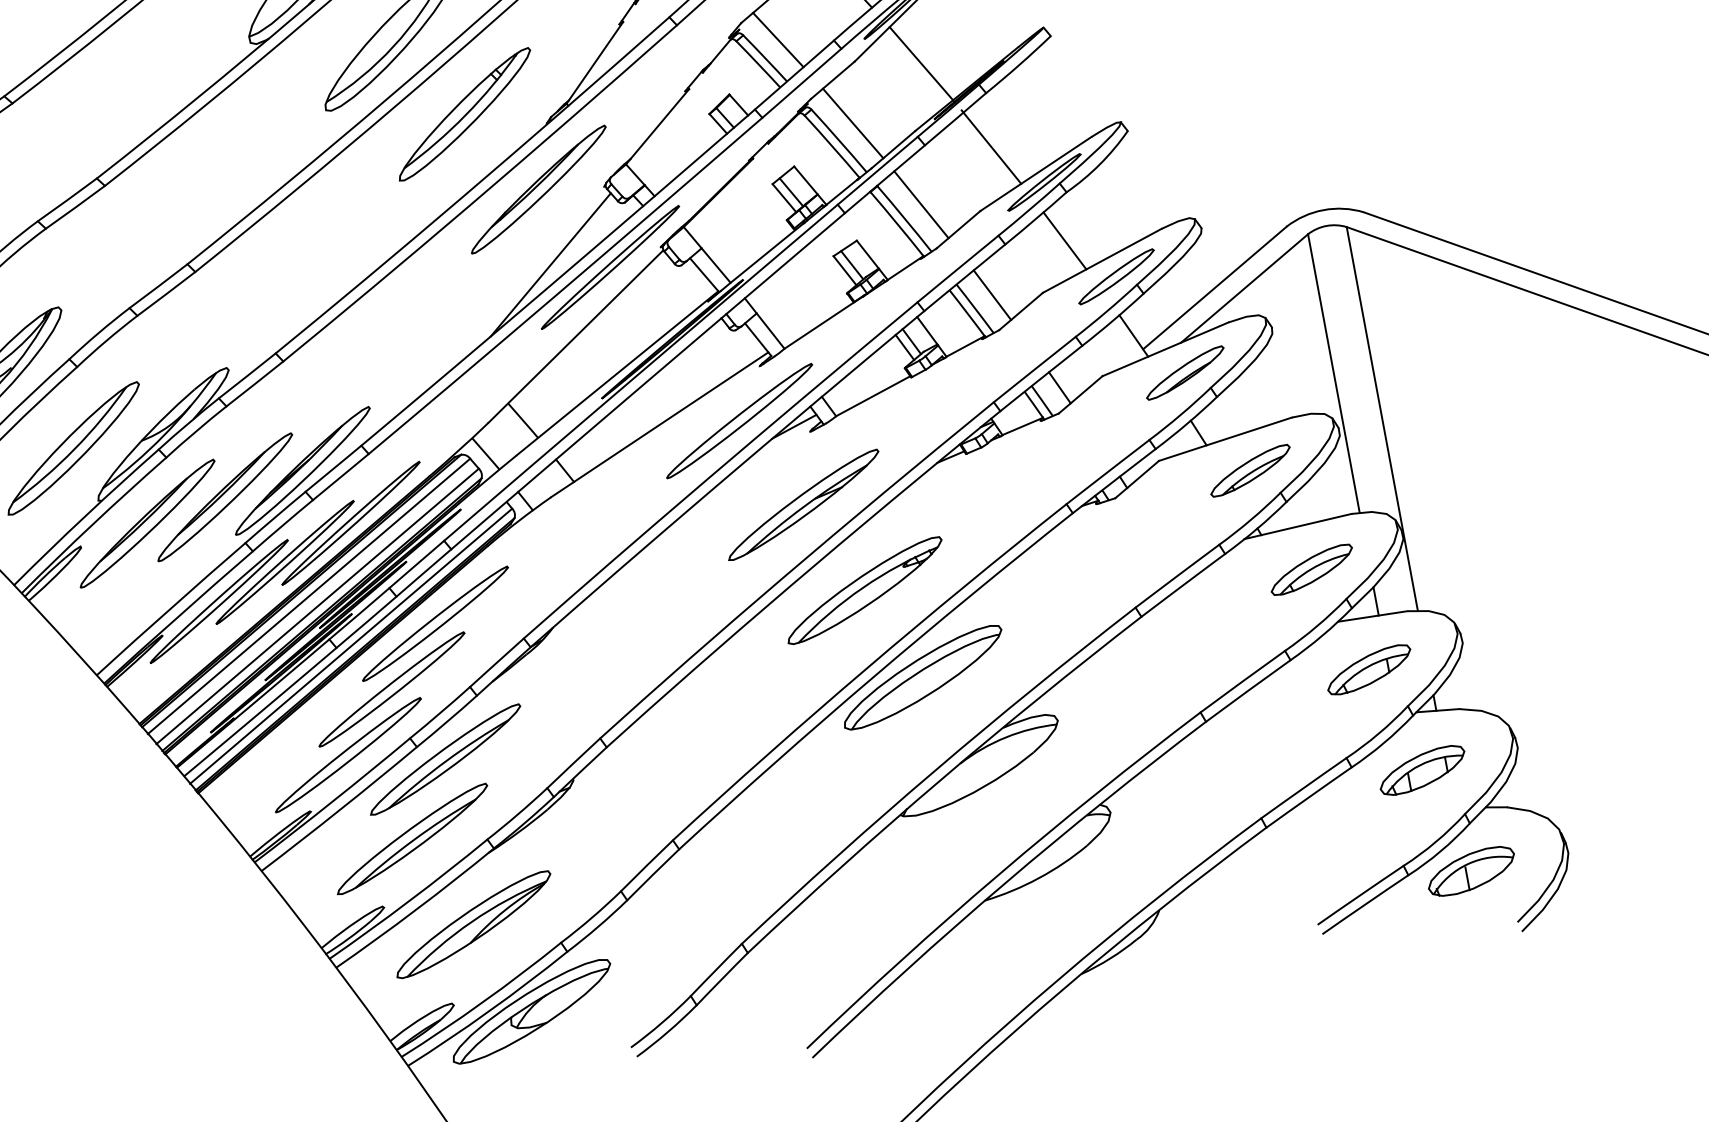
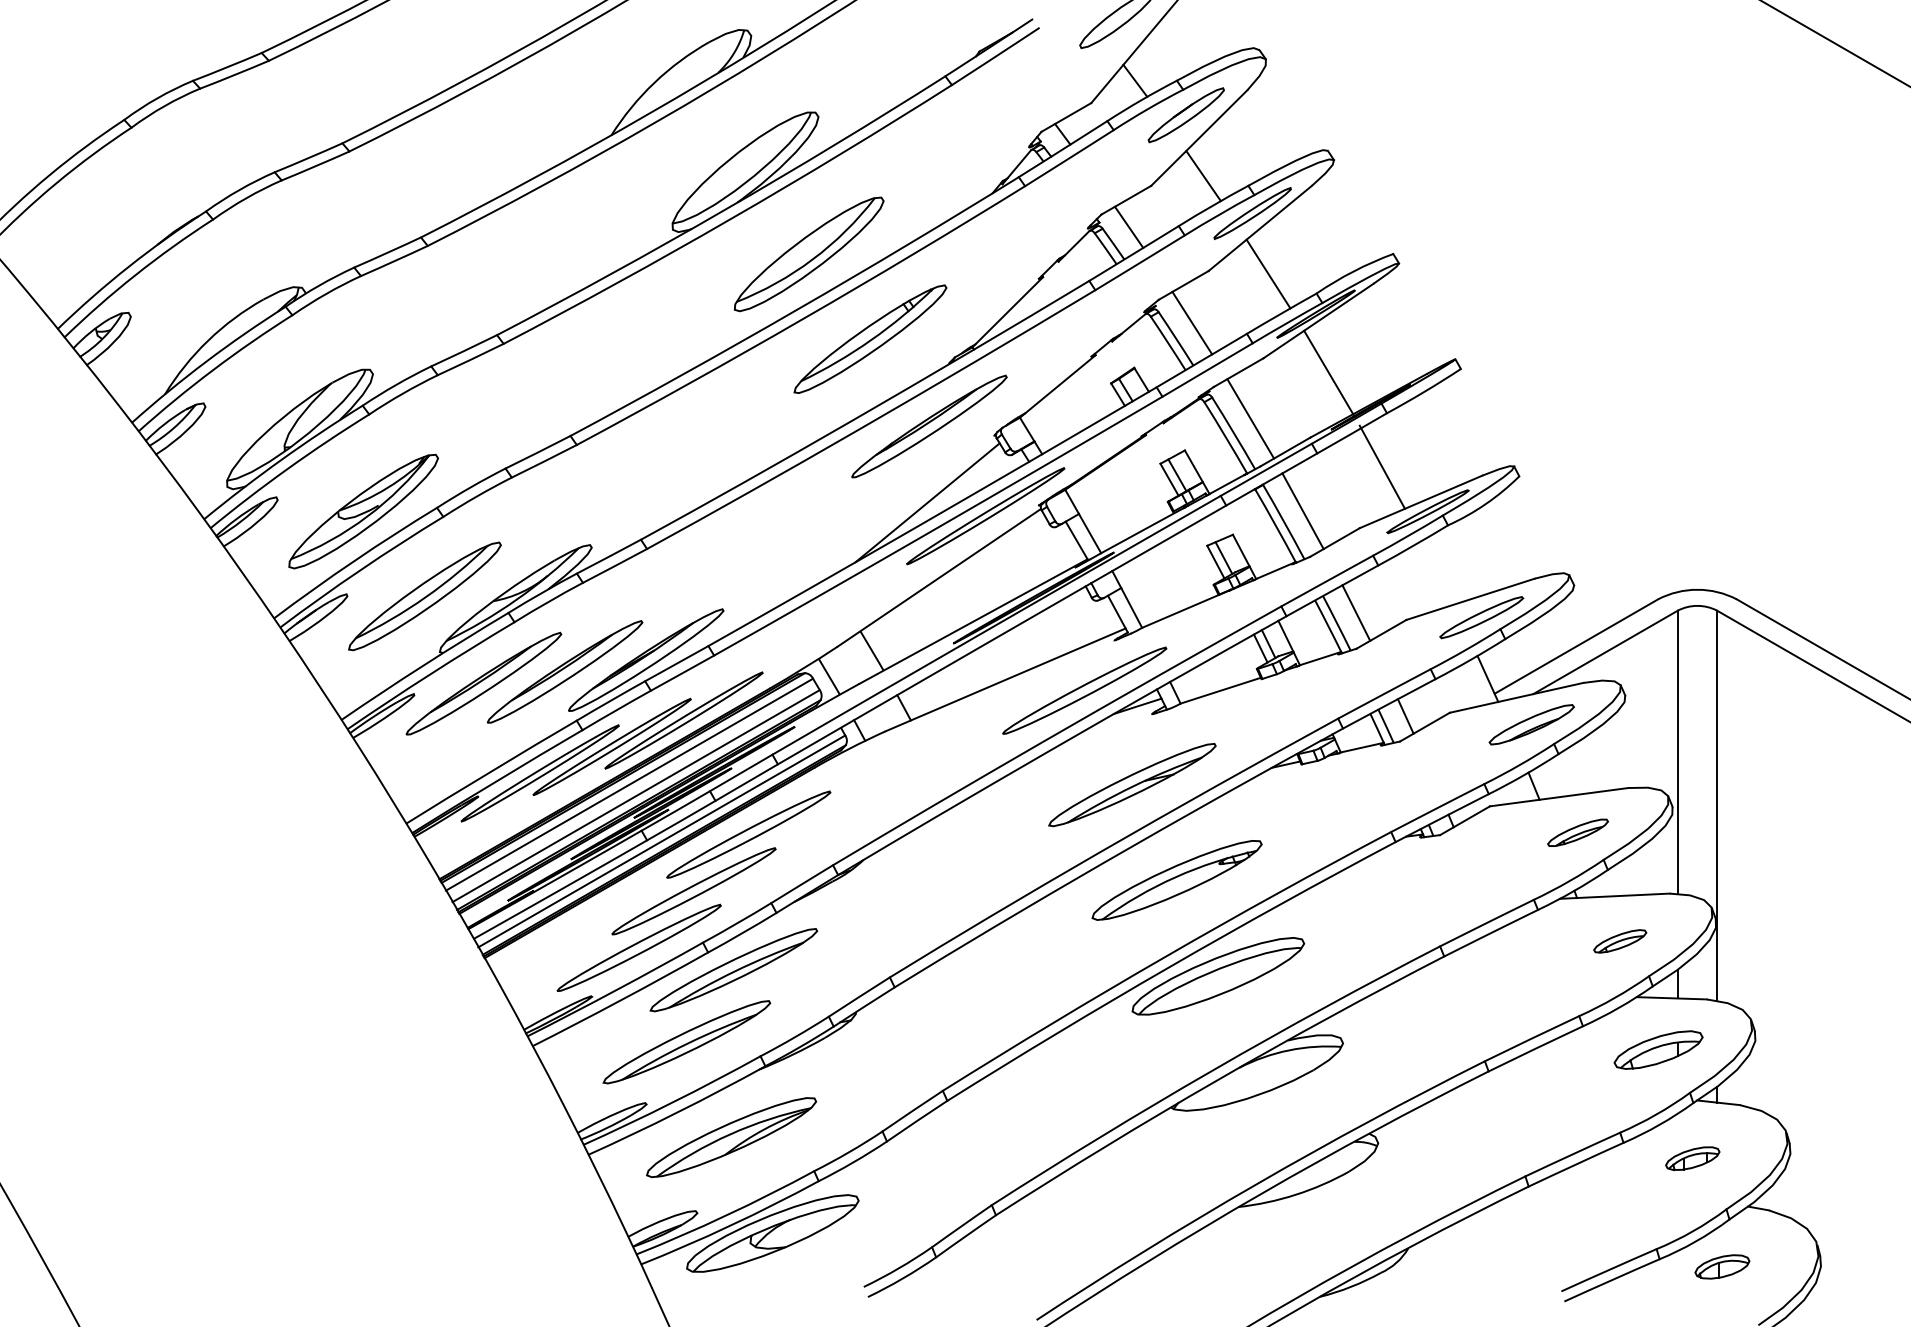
line: (1064, 240) -> (1437, 572), removed
part: (1249, 470) -> (1577, 832), size x0.7
part: (1311, 570) -> (1619, 941), size x0.6
part: (1422, 770) -> (1692, 1158), size x0.6
part: (1471, 870) -> (1722, 1266), size x0.6

